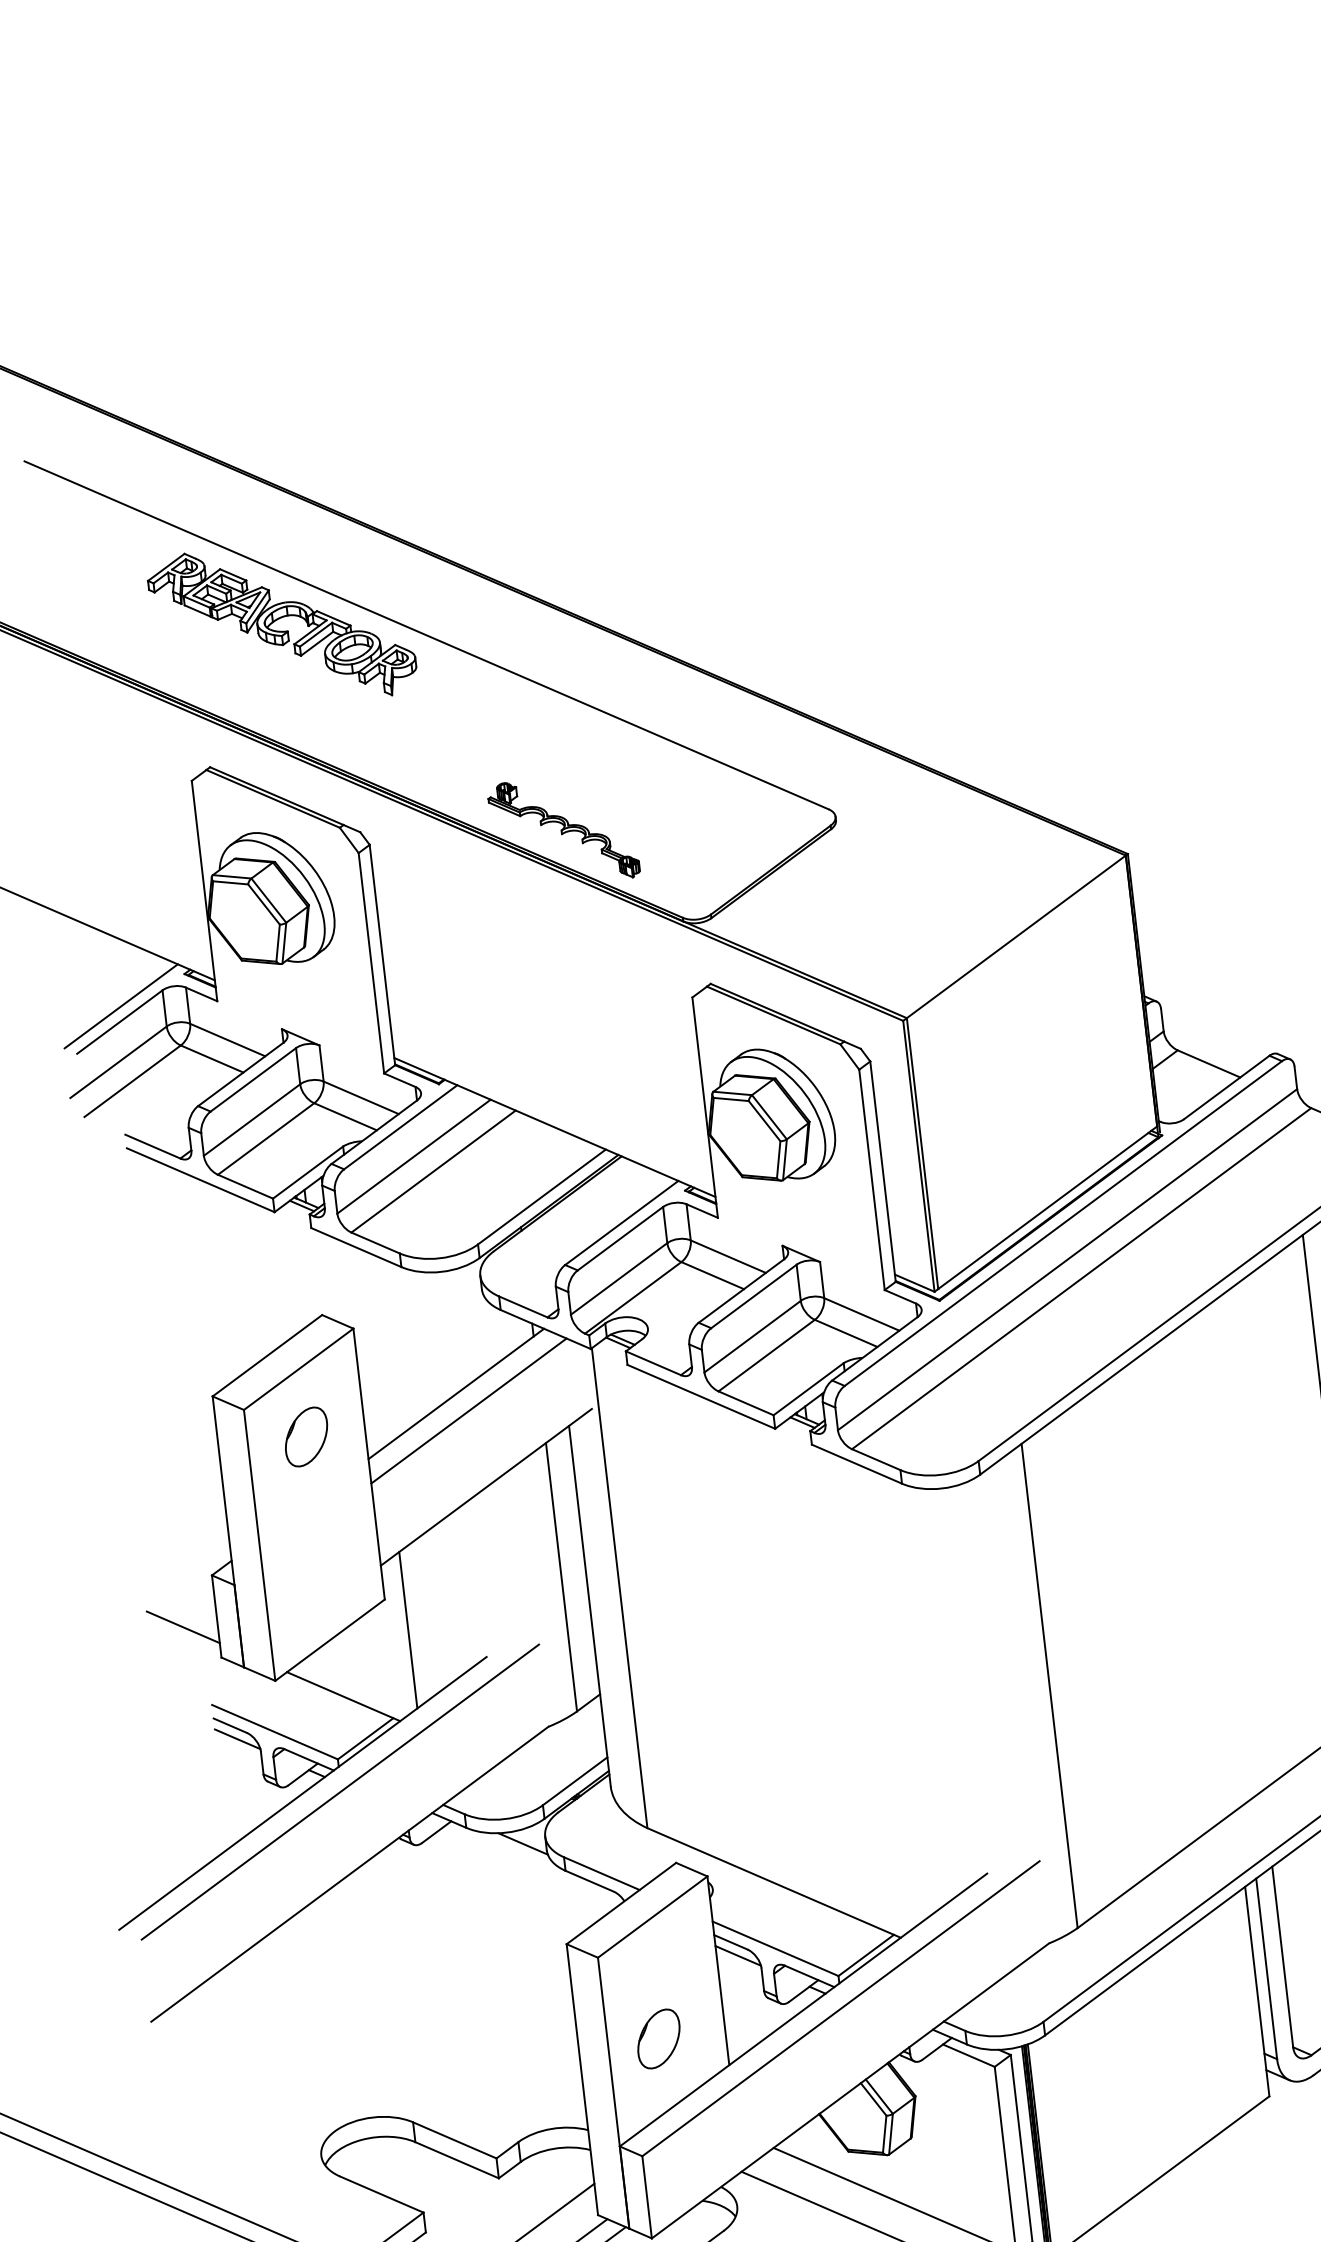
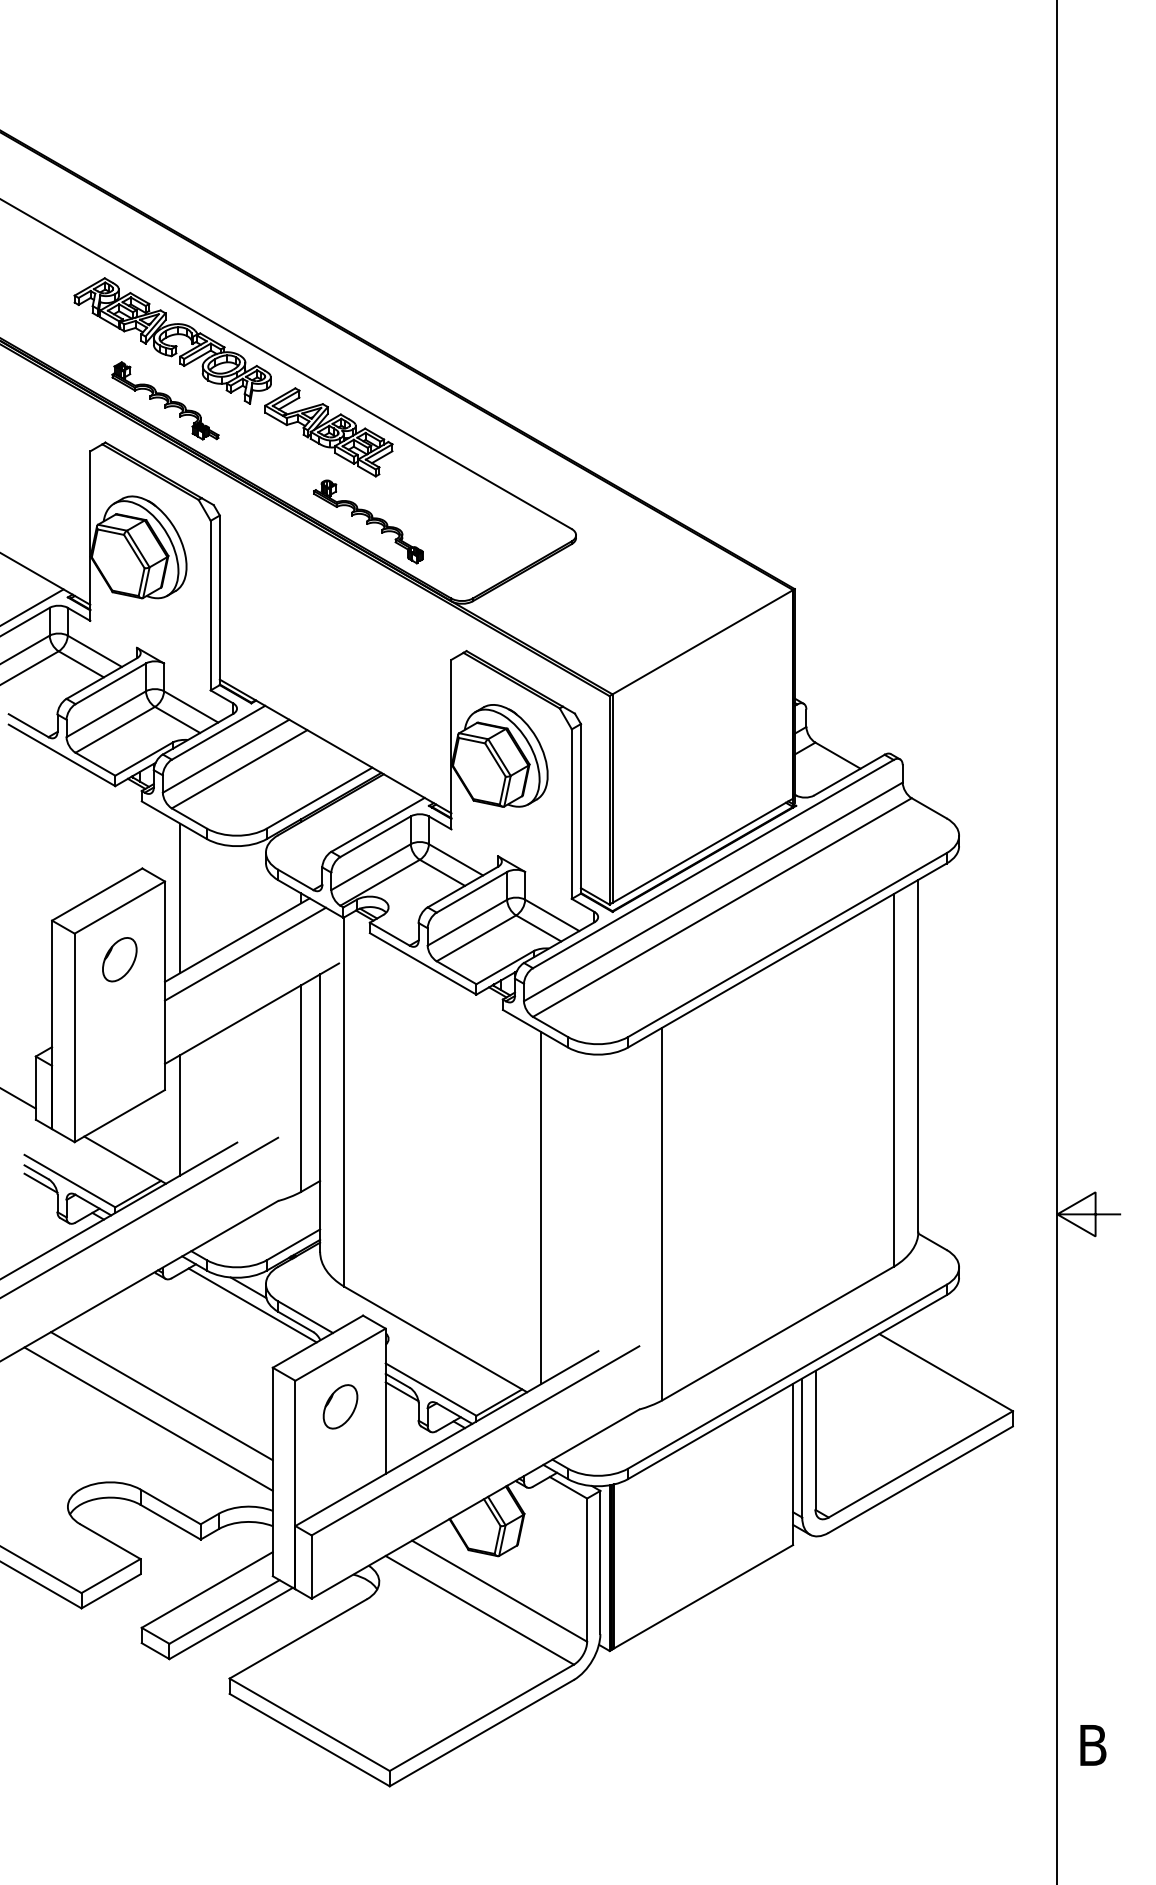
part: (281, 703) -> (165, 400), added
part: (498, 720) -> (328, 432), added
line: (376, 1348) -> (180, 898), added
line: (891, 1696) -> (541, 1208), added
line: (530, 1866) -> (252, 1305), added
line: (426, 1998) -> (161, 1396), added
line: (412, 2028) -> (148, 1418), added
part: (658, 2038) -> (340, 1406), moved

